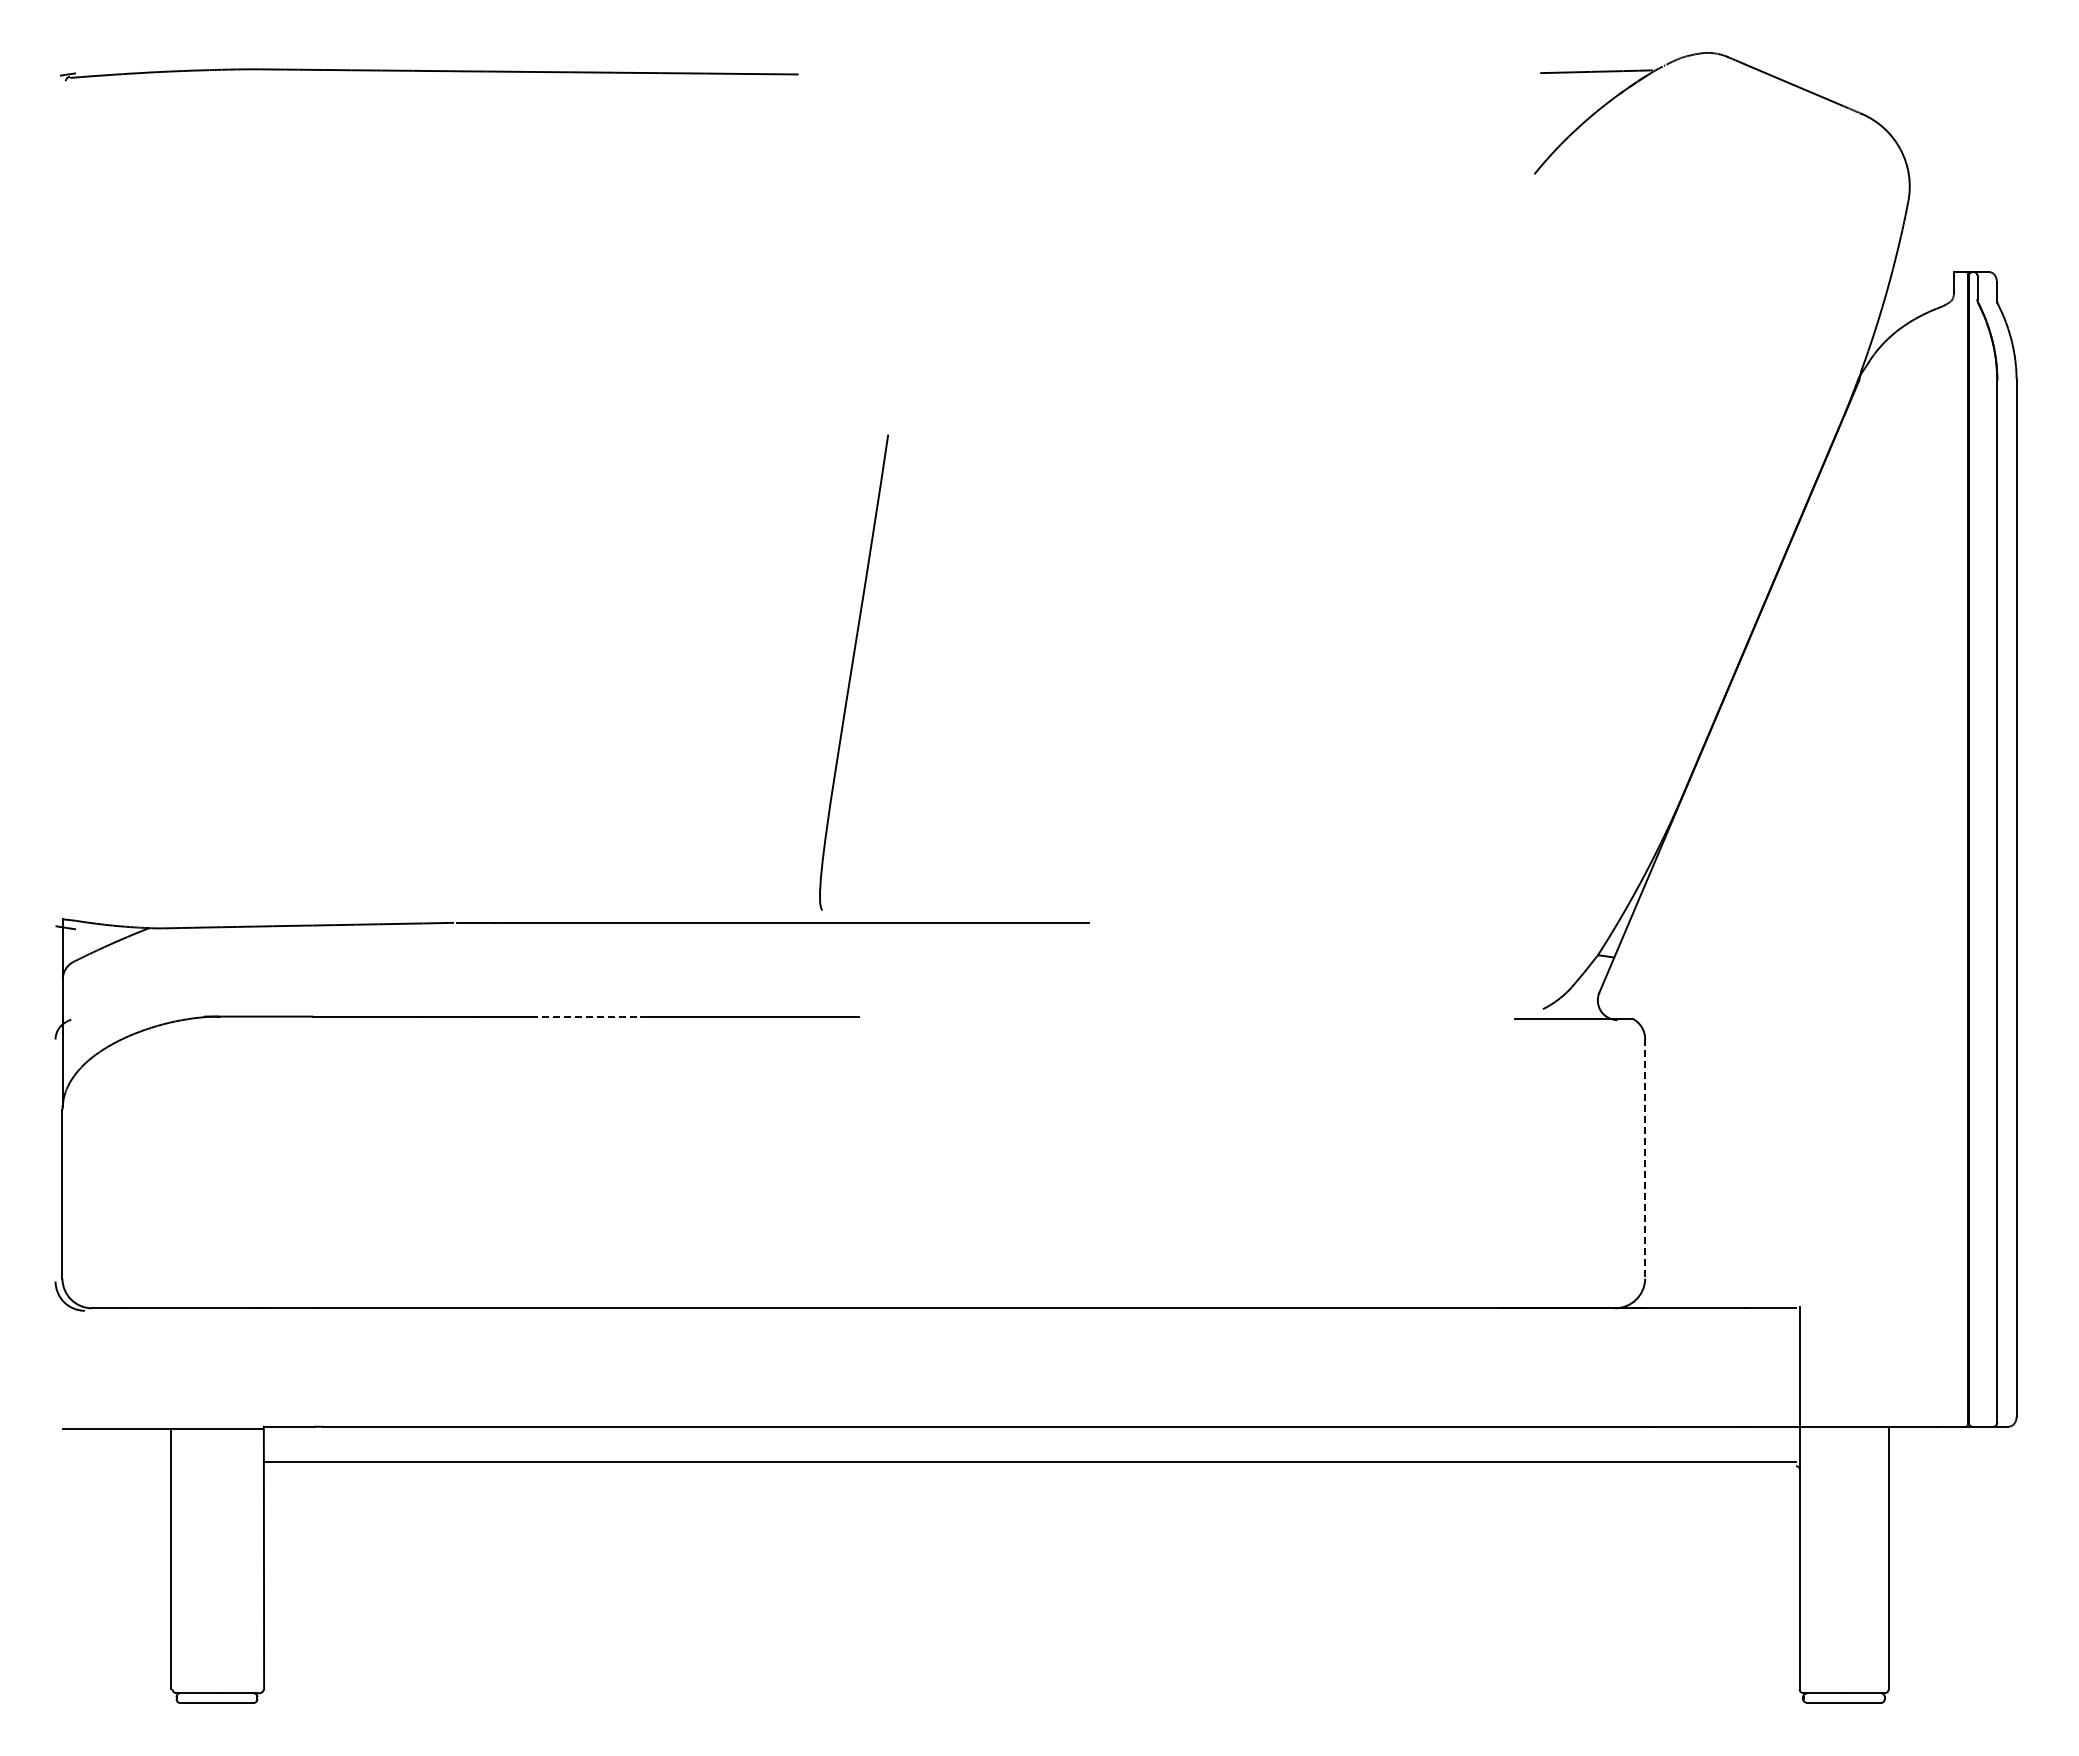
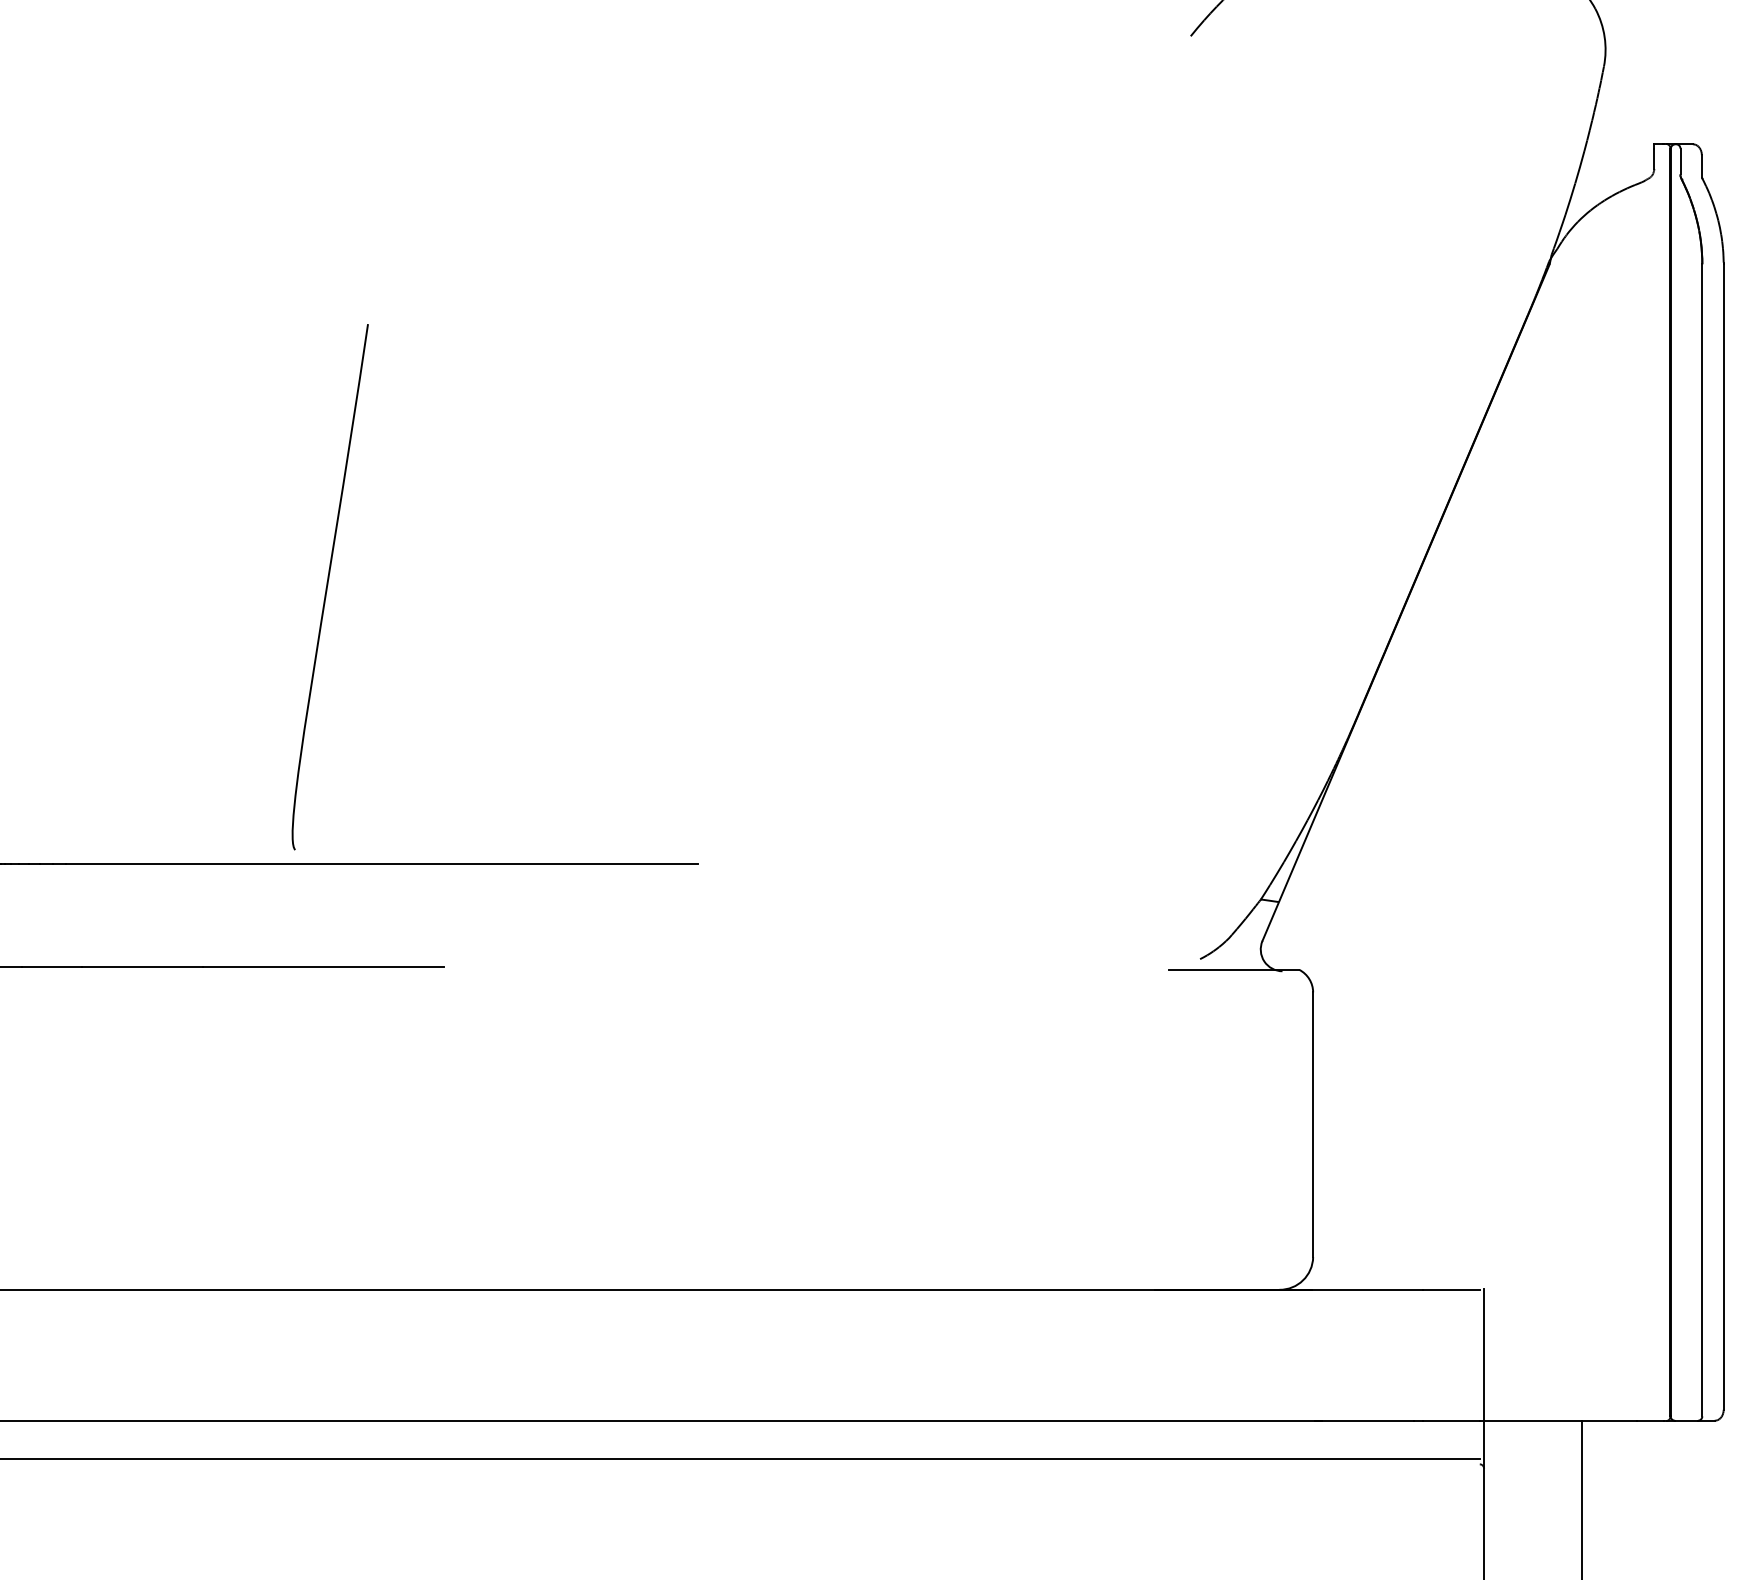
curve: (852, 671) -> (328, 585), moved
line: (585, 1016) -> (141, 967), dashed -> solid
line: (1645, 1158) -> (1313, 1124), dashed -> solid

